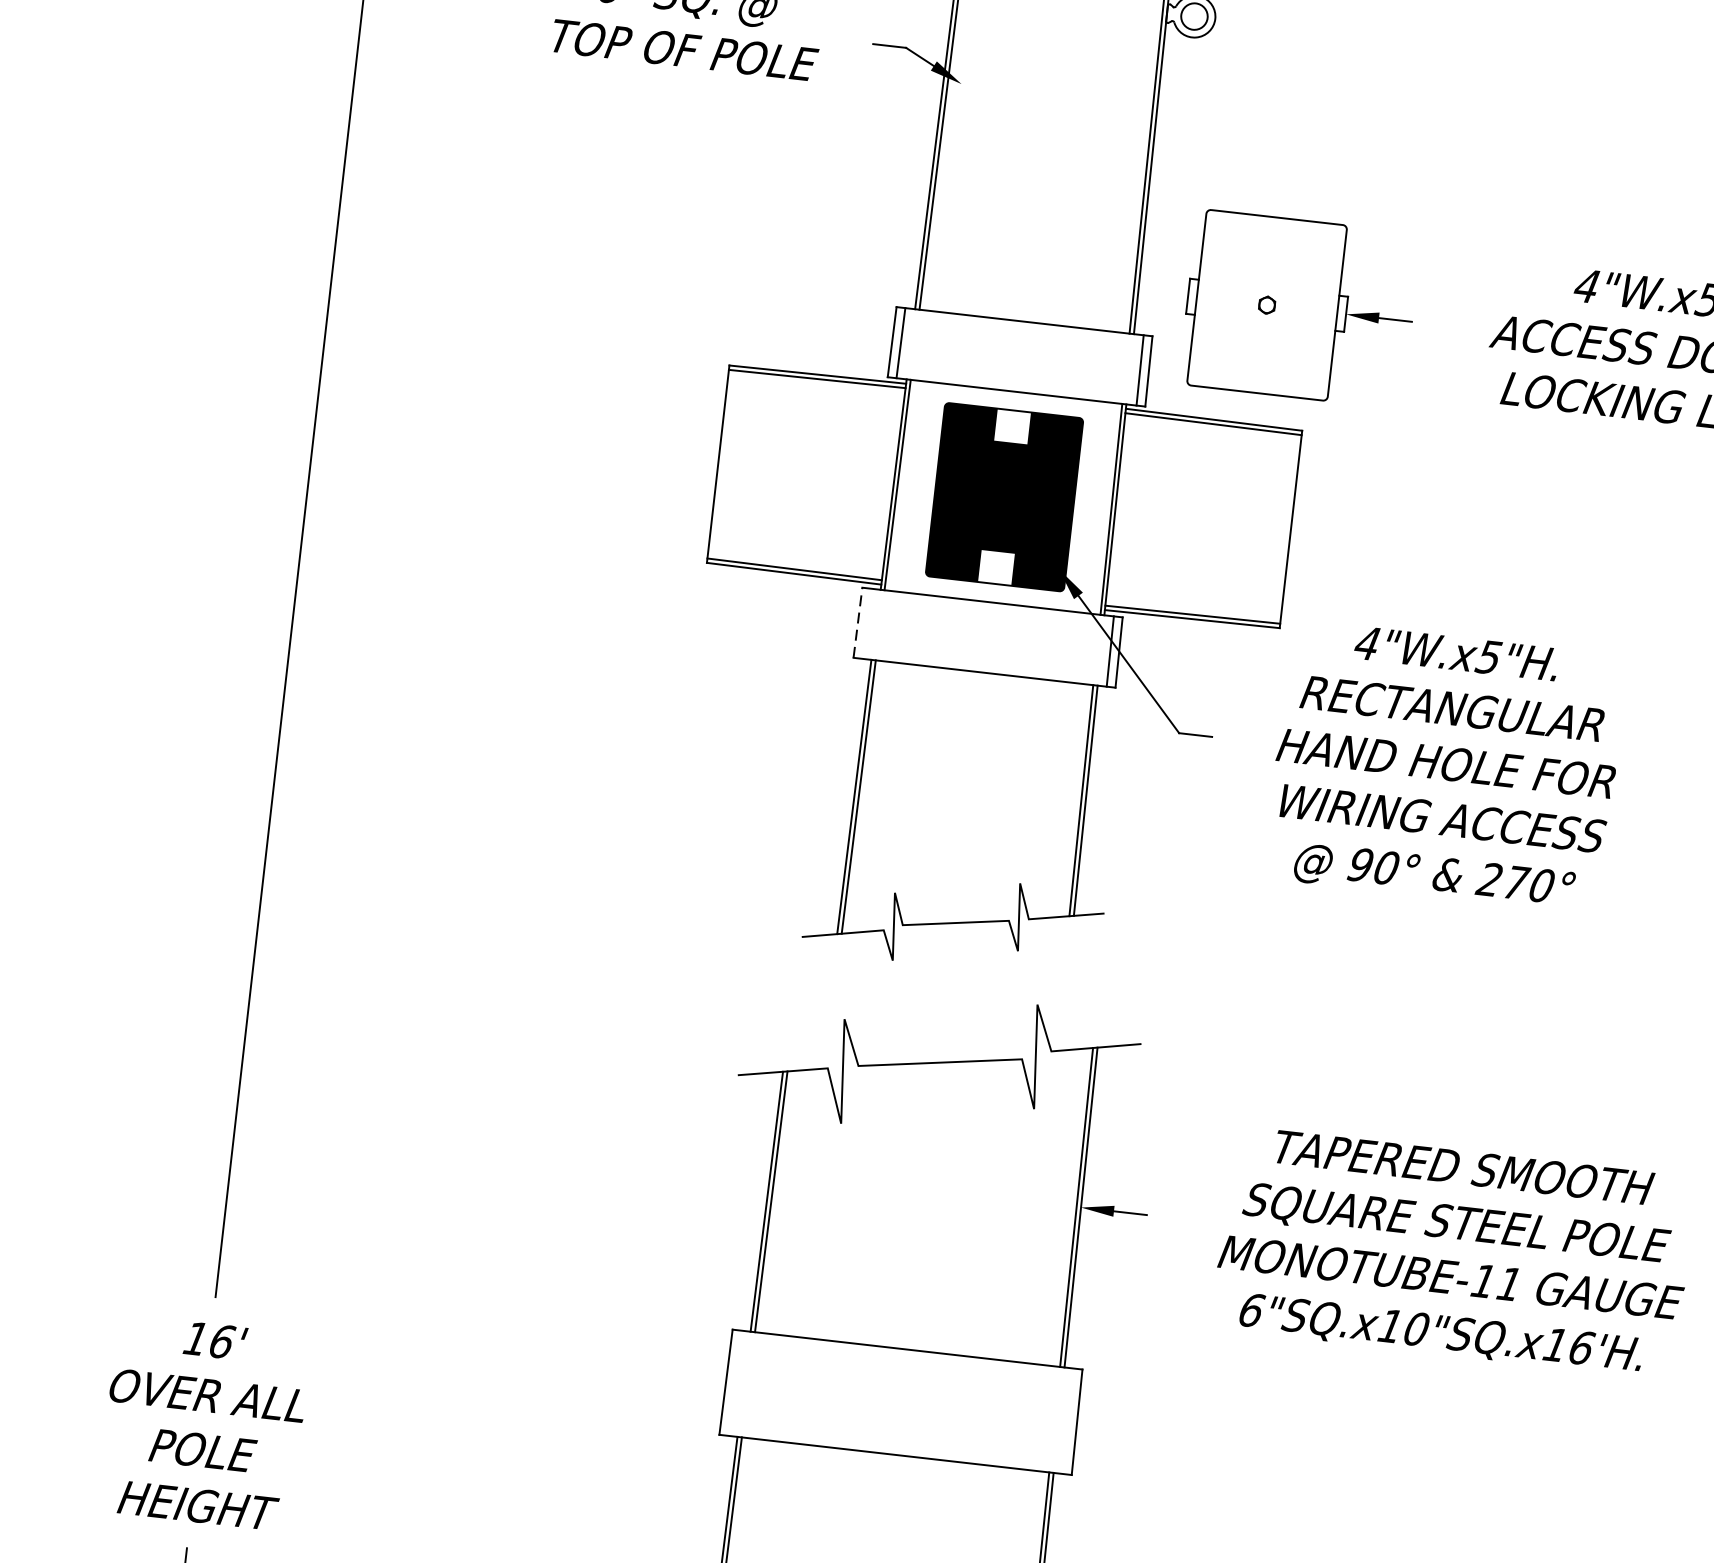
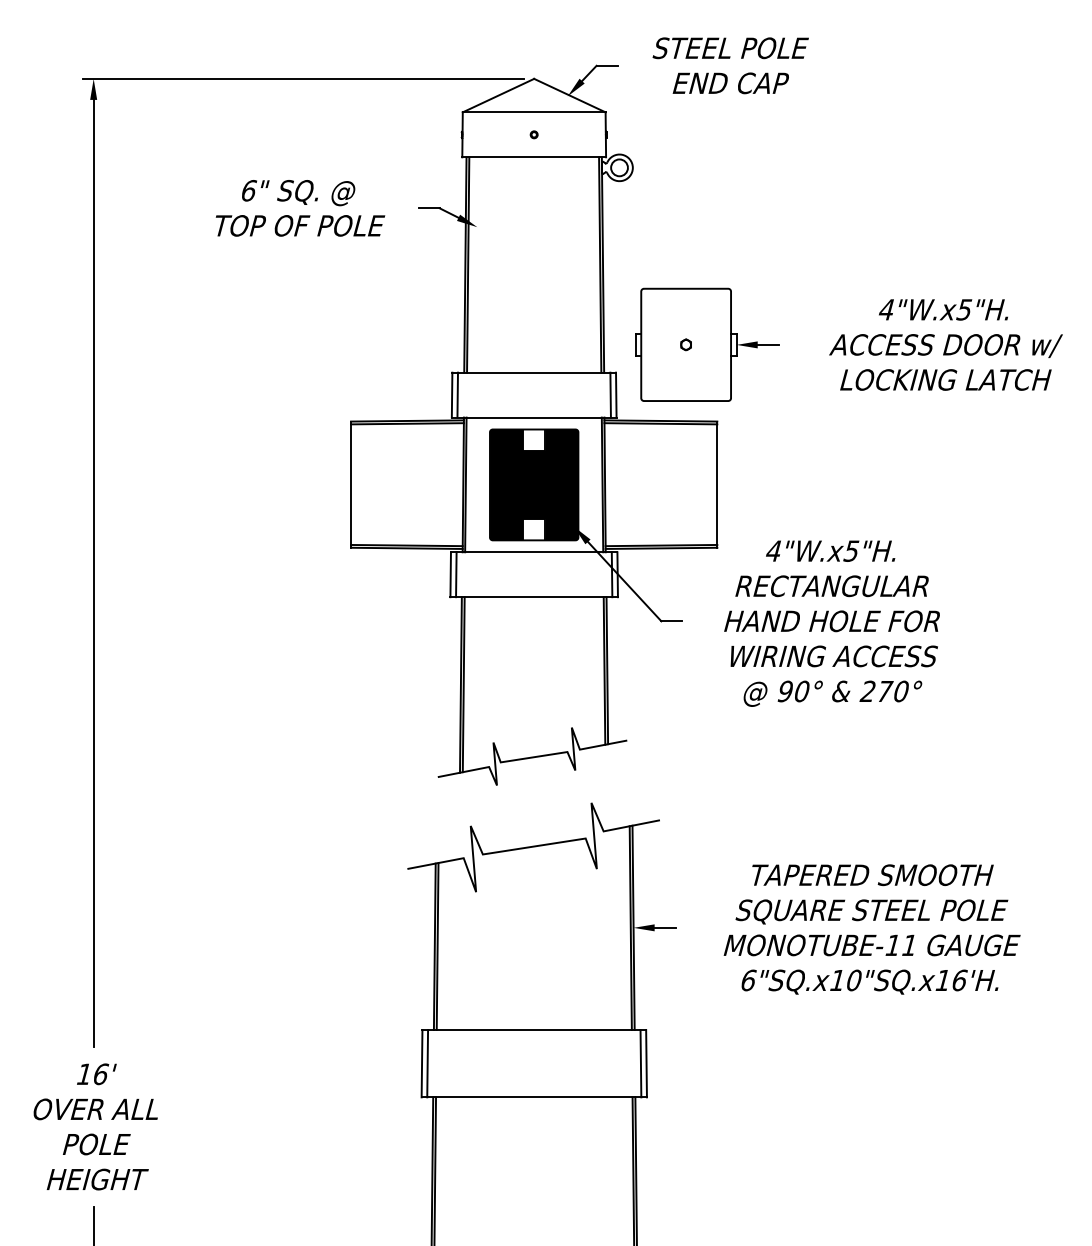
line: (857, 622) -> (450, 574), dashed -> solid
line: (867, 623) -> (456, 574), added
line: (734, 1382) -> (427, 1063), added
line: (1067, 1420) -> (640, 1063), added

